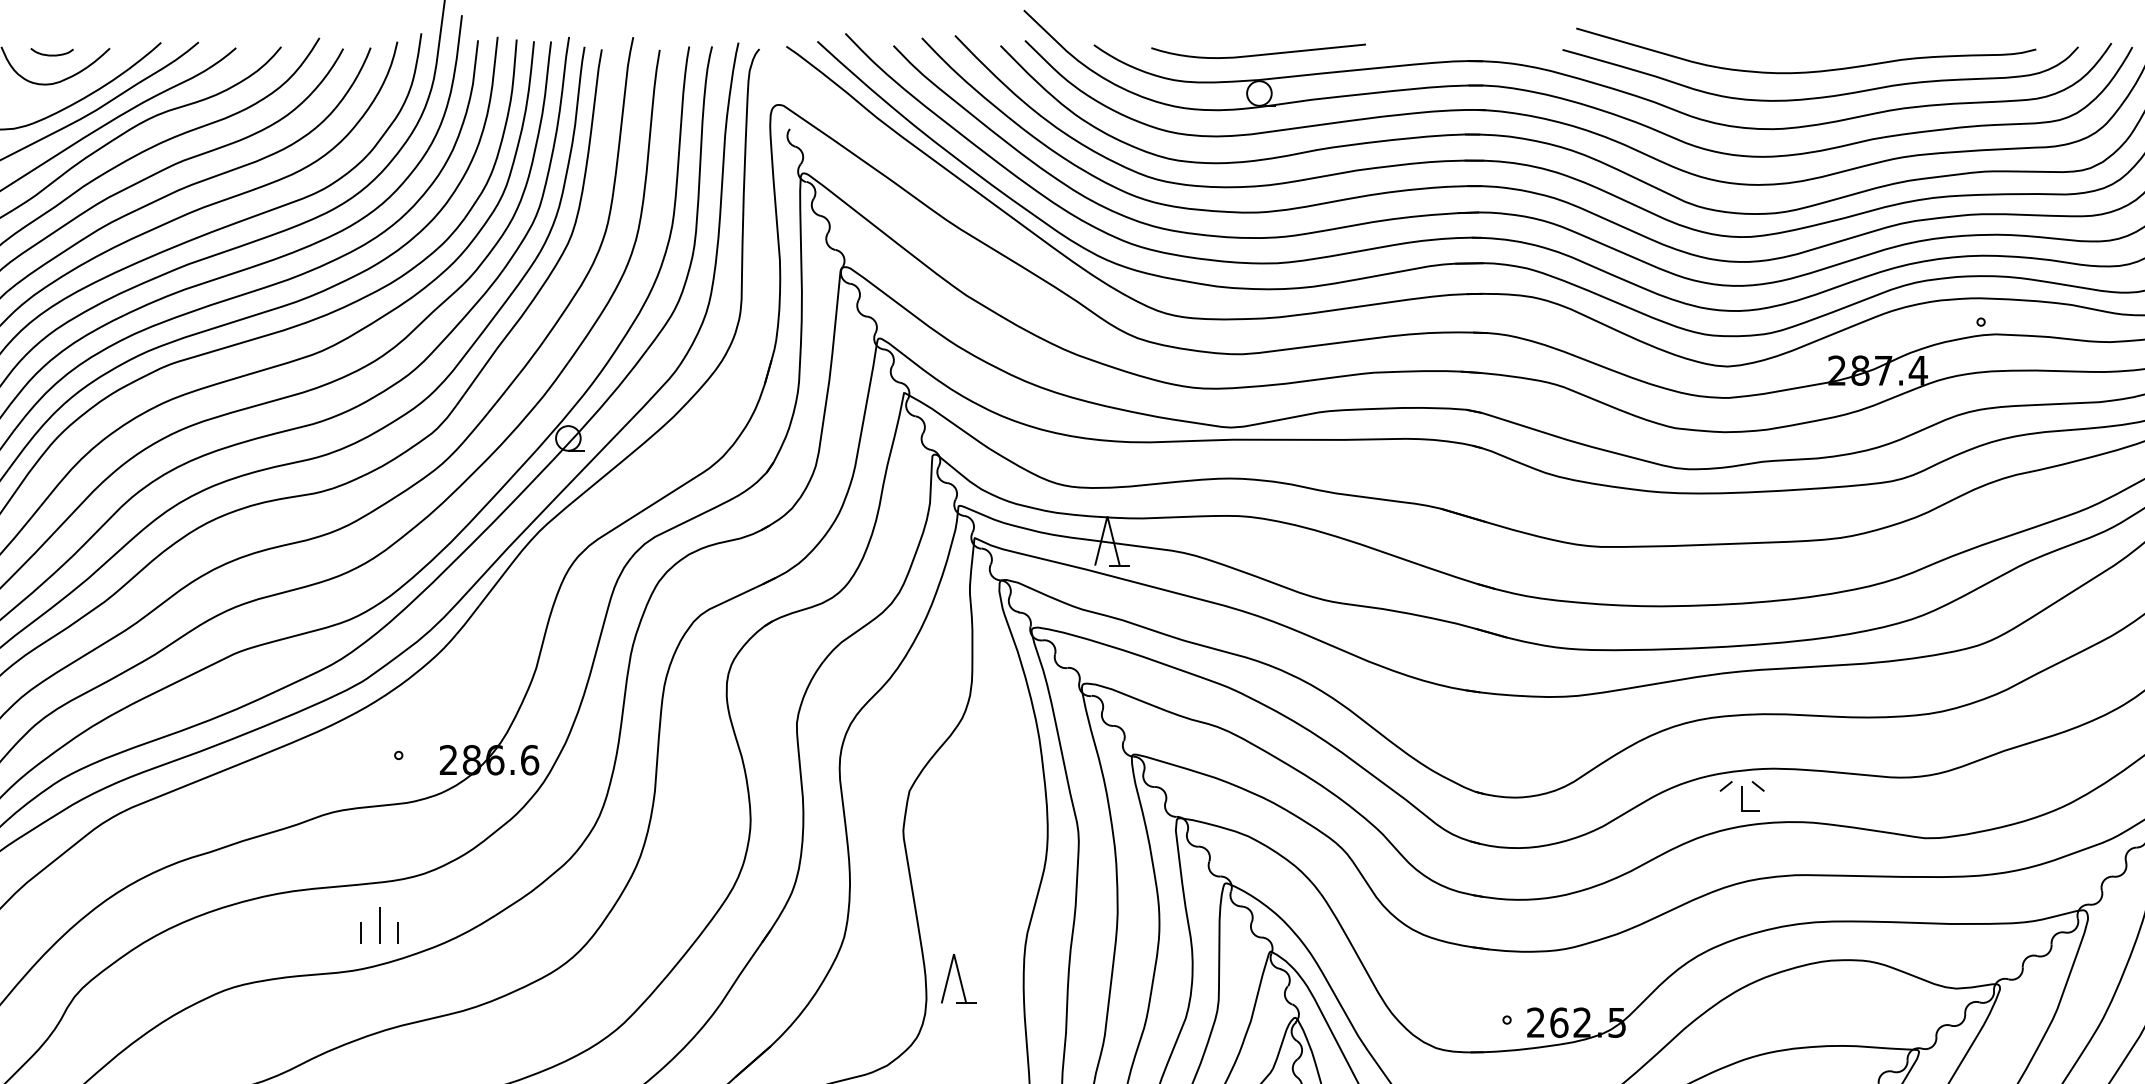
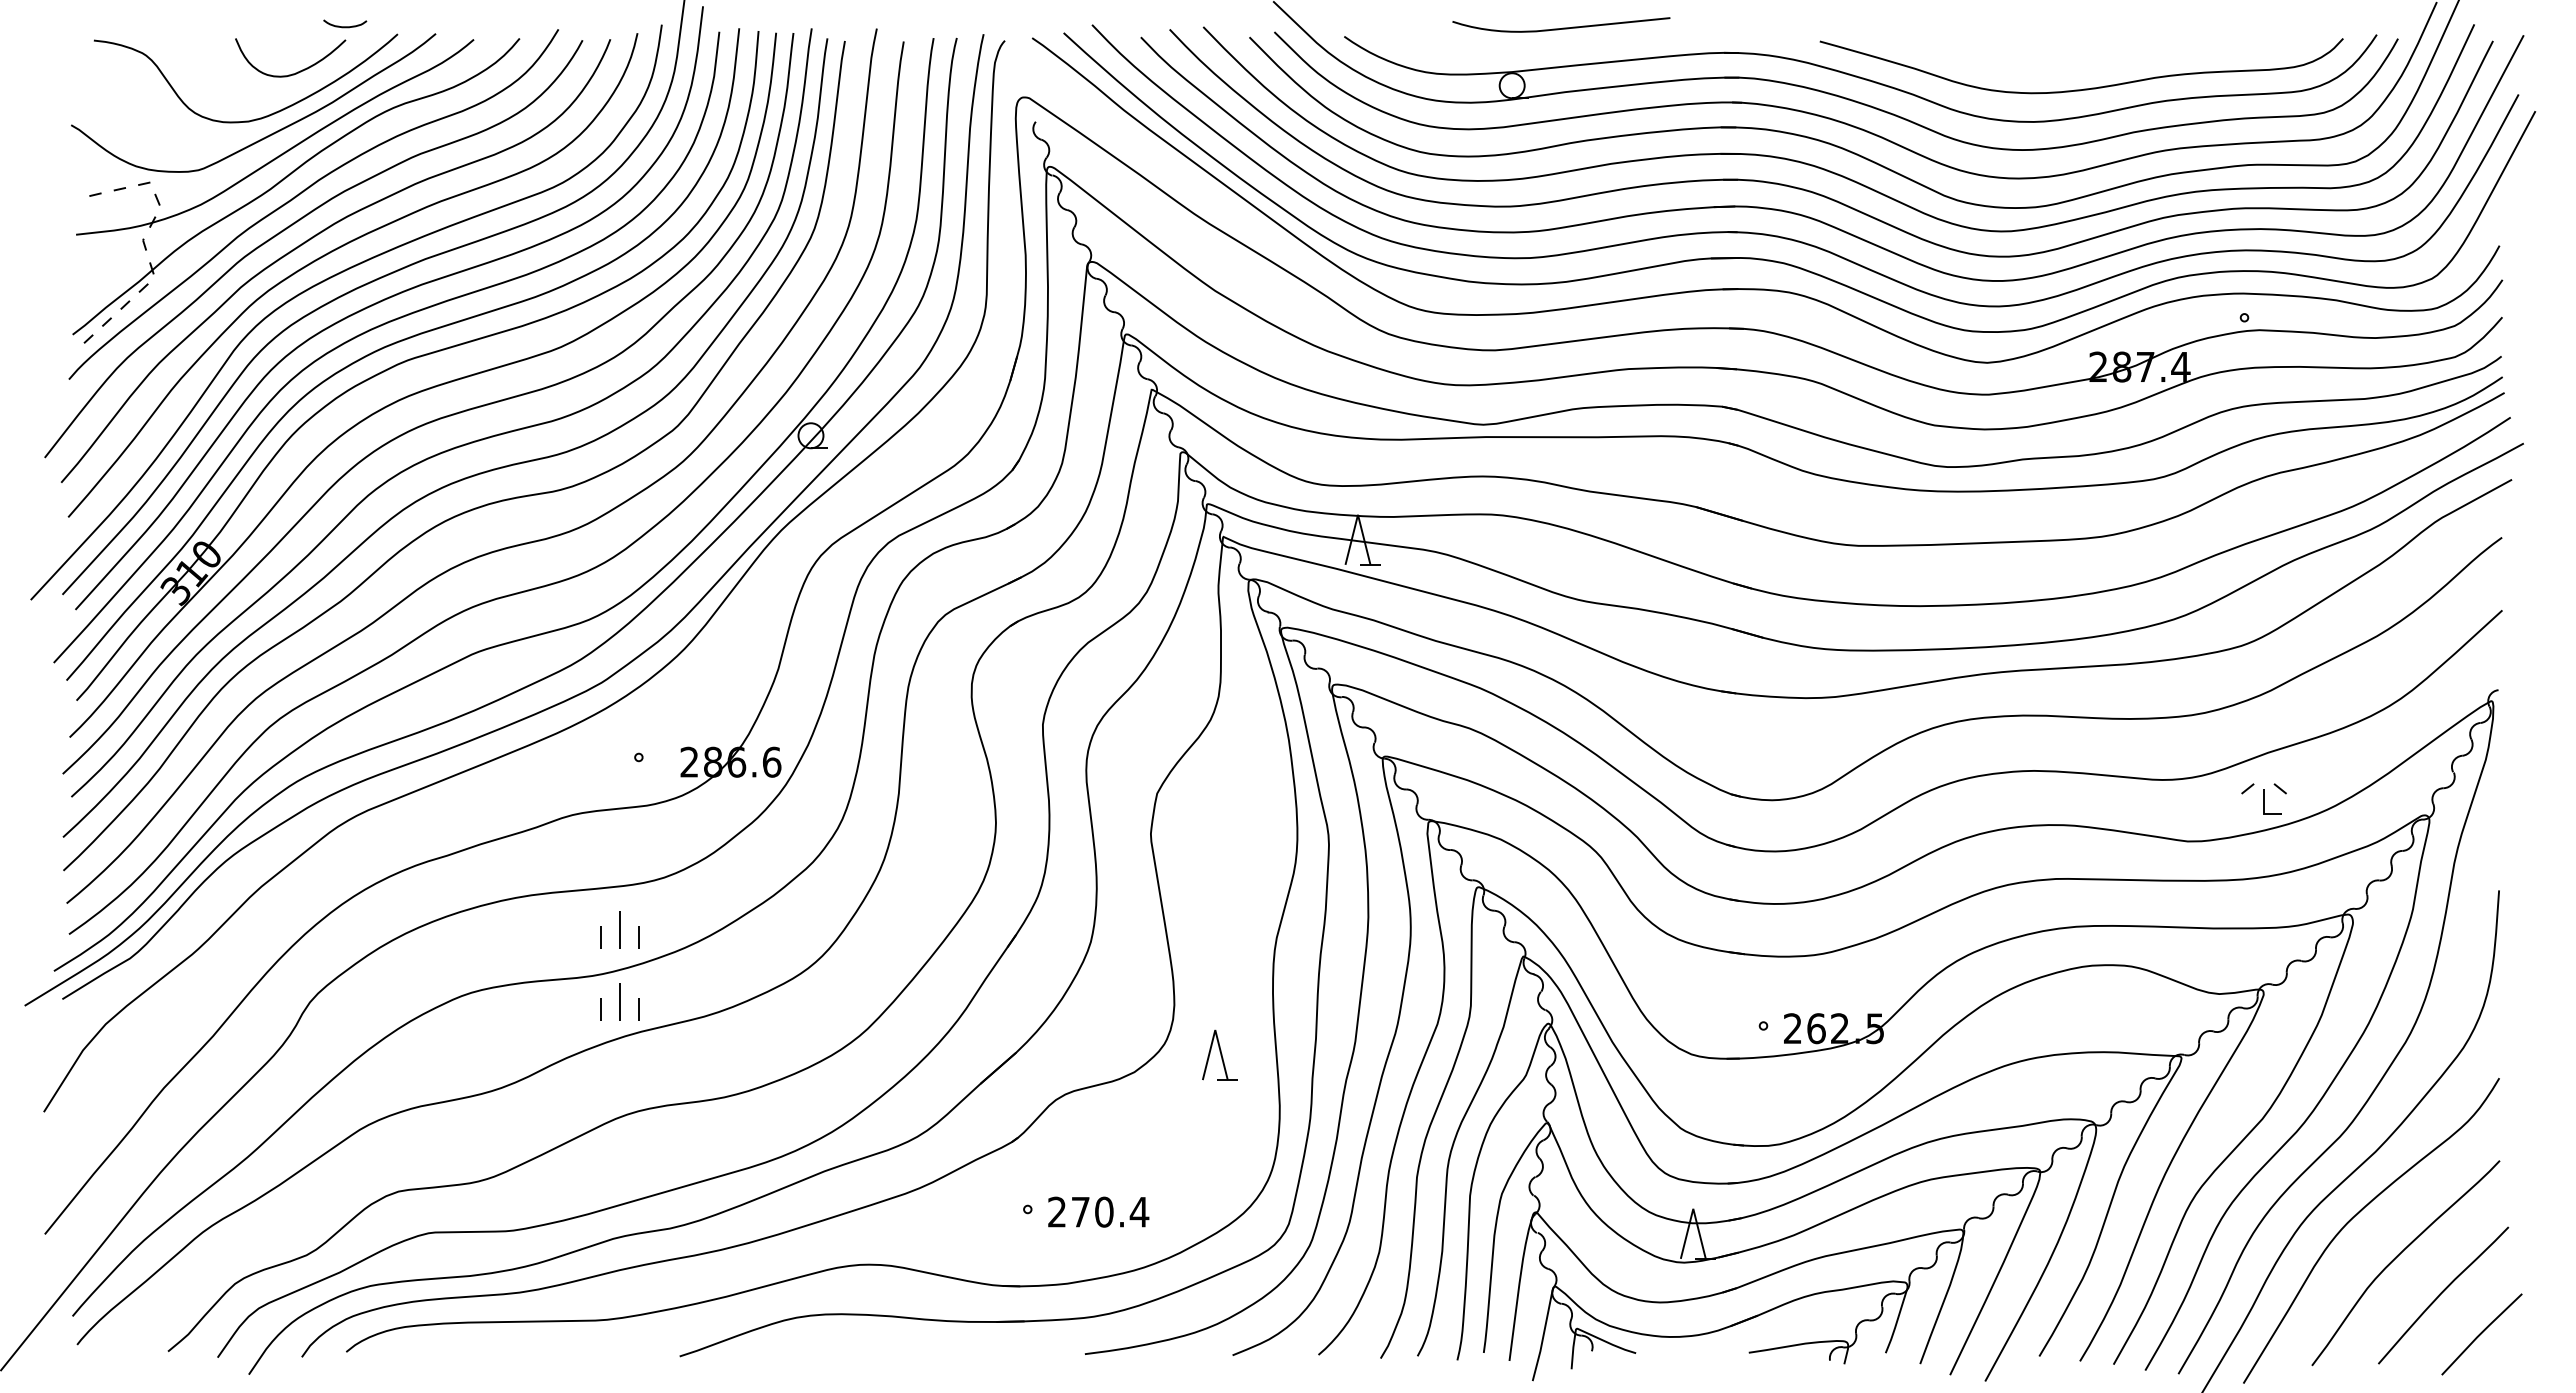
curve: (1259, 53) -> (1562, 27), moved
curve: (52, 54) -> (345, 26), moved
curve: (1805, 71) -> (2066, 63), removed
part: (1741, 795) -> (2263, 798), moved
part: (958, 978) -> (1219, 1054), moved
part: (379, 995) -> (619, 1001), added

